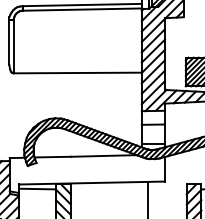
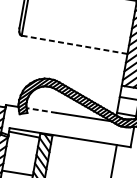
line: (78, 73) -> (75, 45), solid -> dashed
line: (52, 157) -> (41, 110), solid -> dashed

